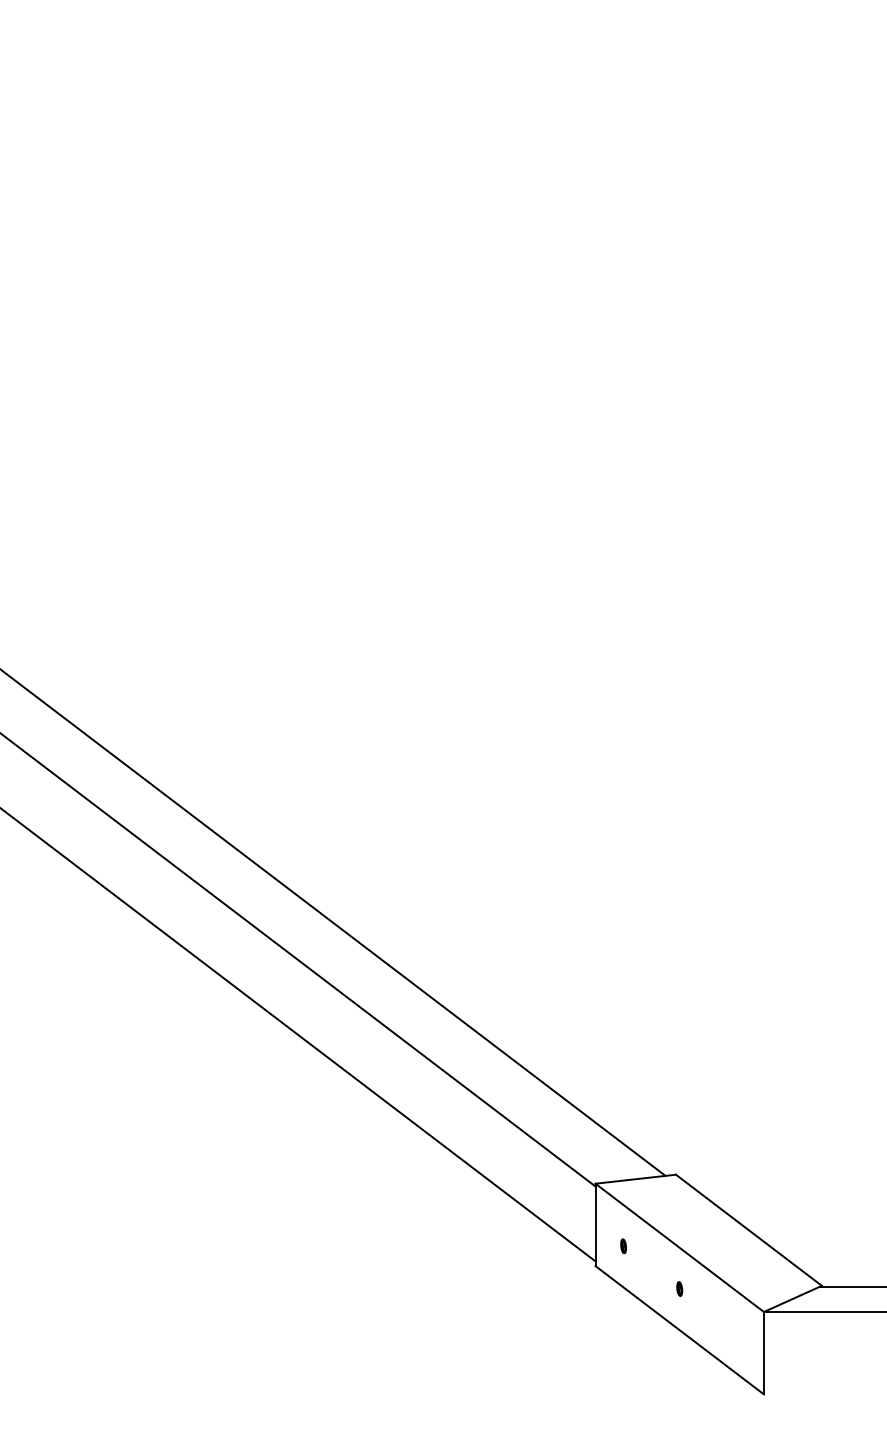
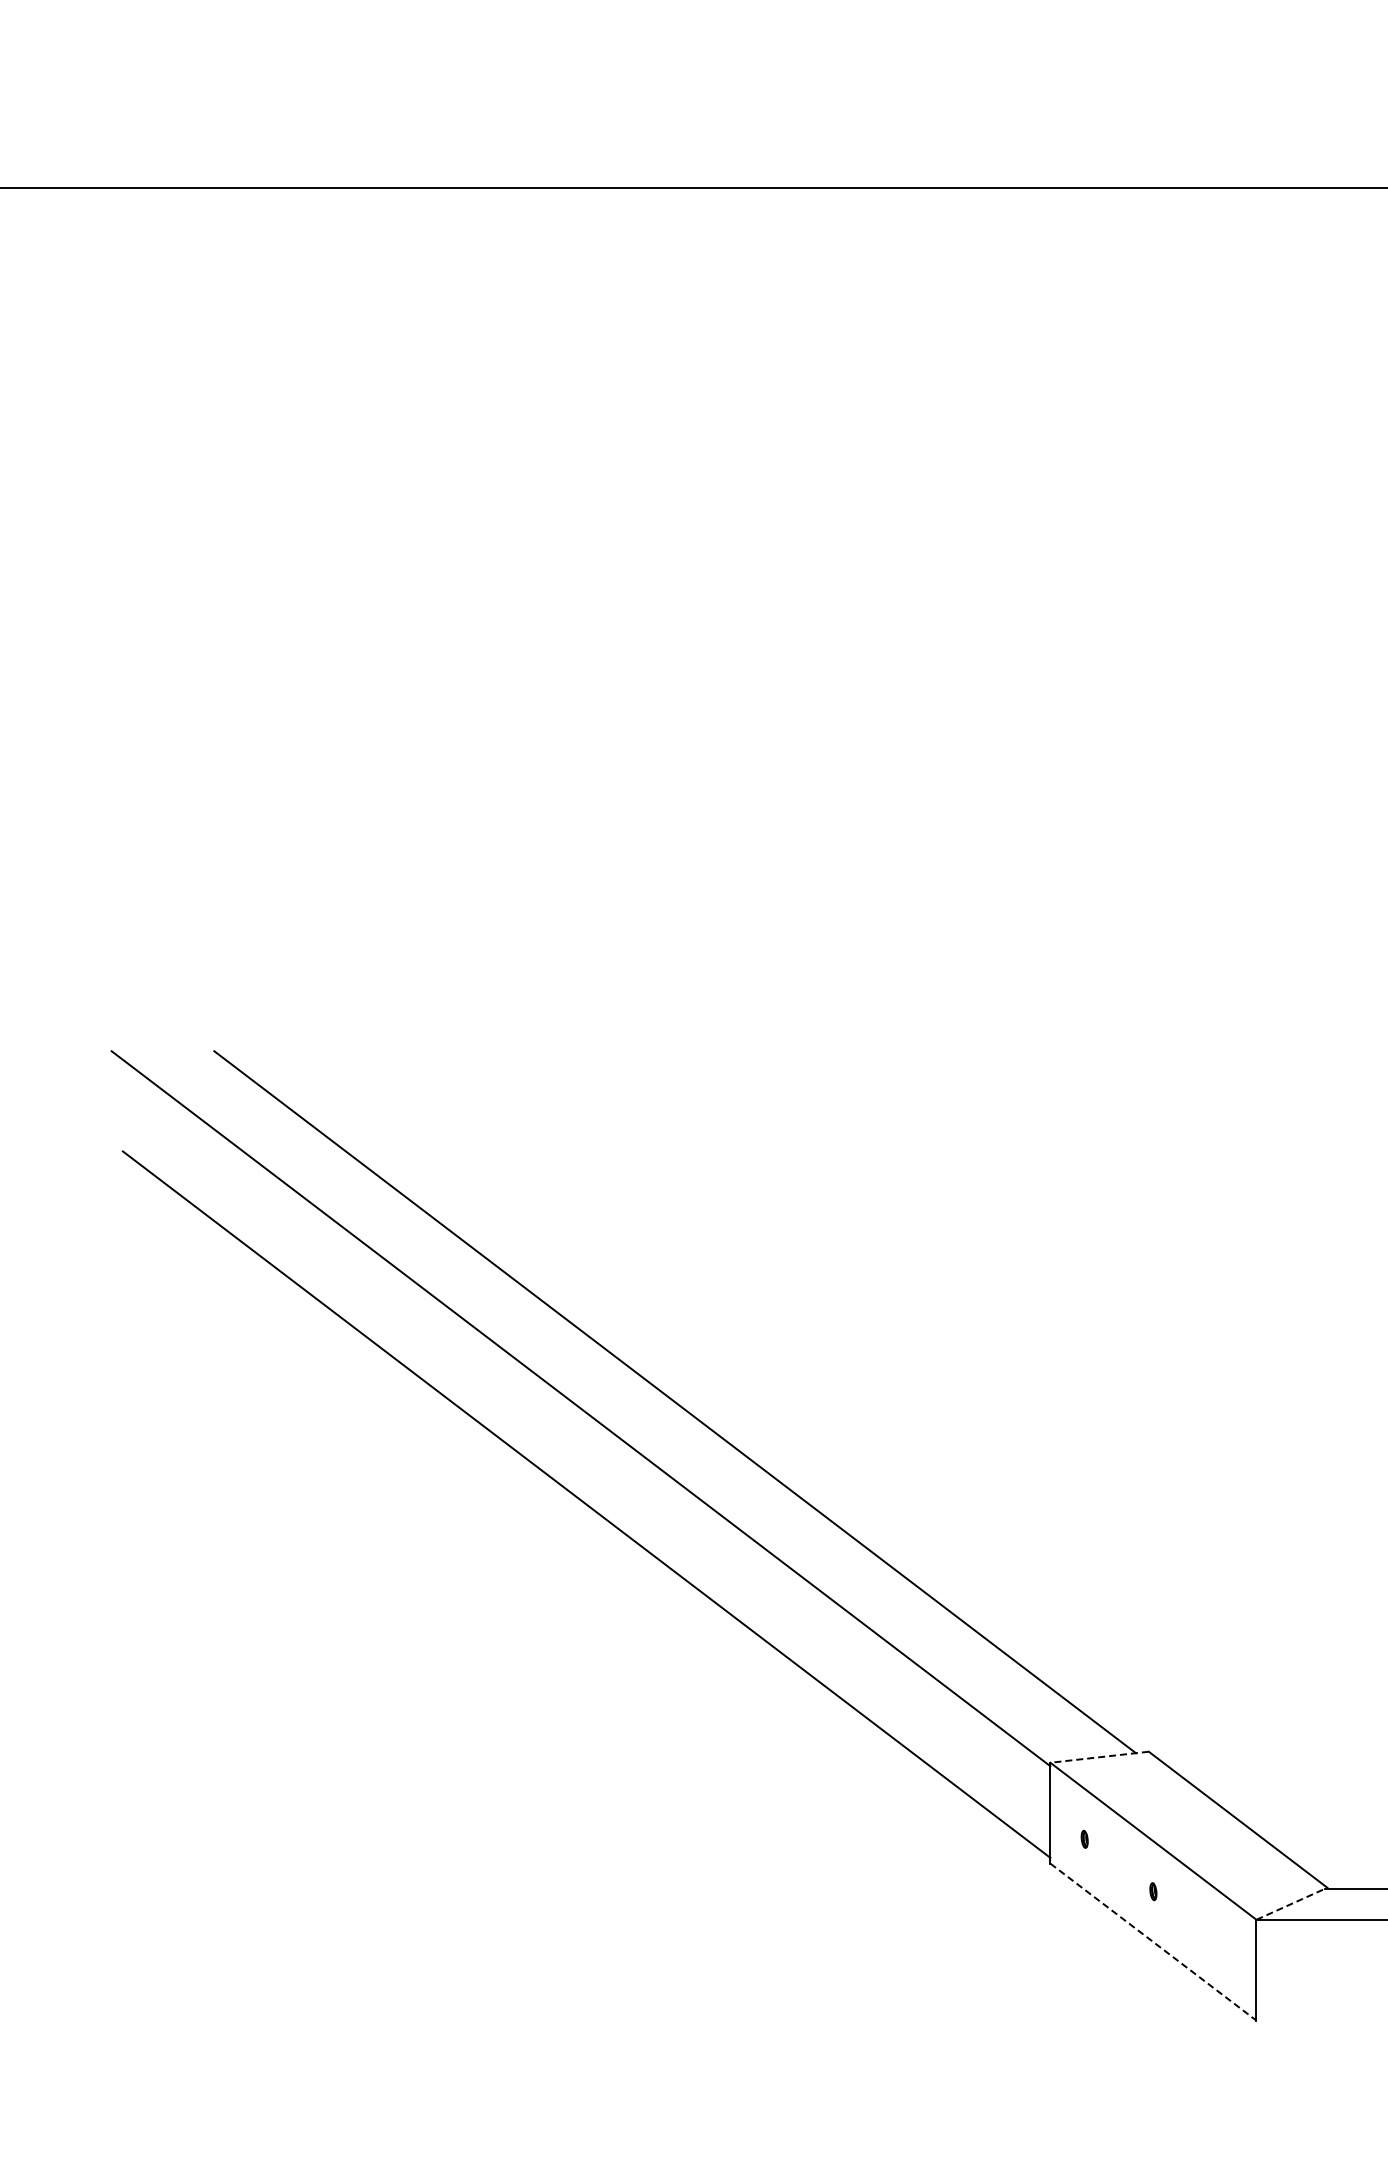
line: (635, 1179) -> (1099, 1757), solid -> dashed
line: (792, 1298) -> (1291, 1903), solid -> dashed
line: (679, 1330) -> (1153, 1942), solid -> dashed

